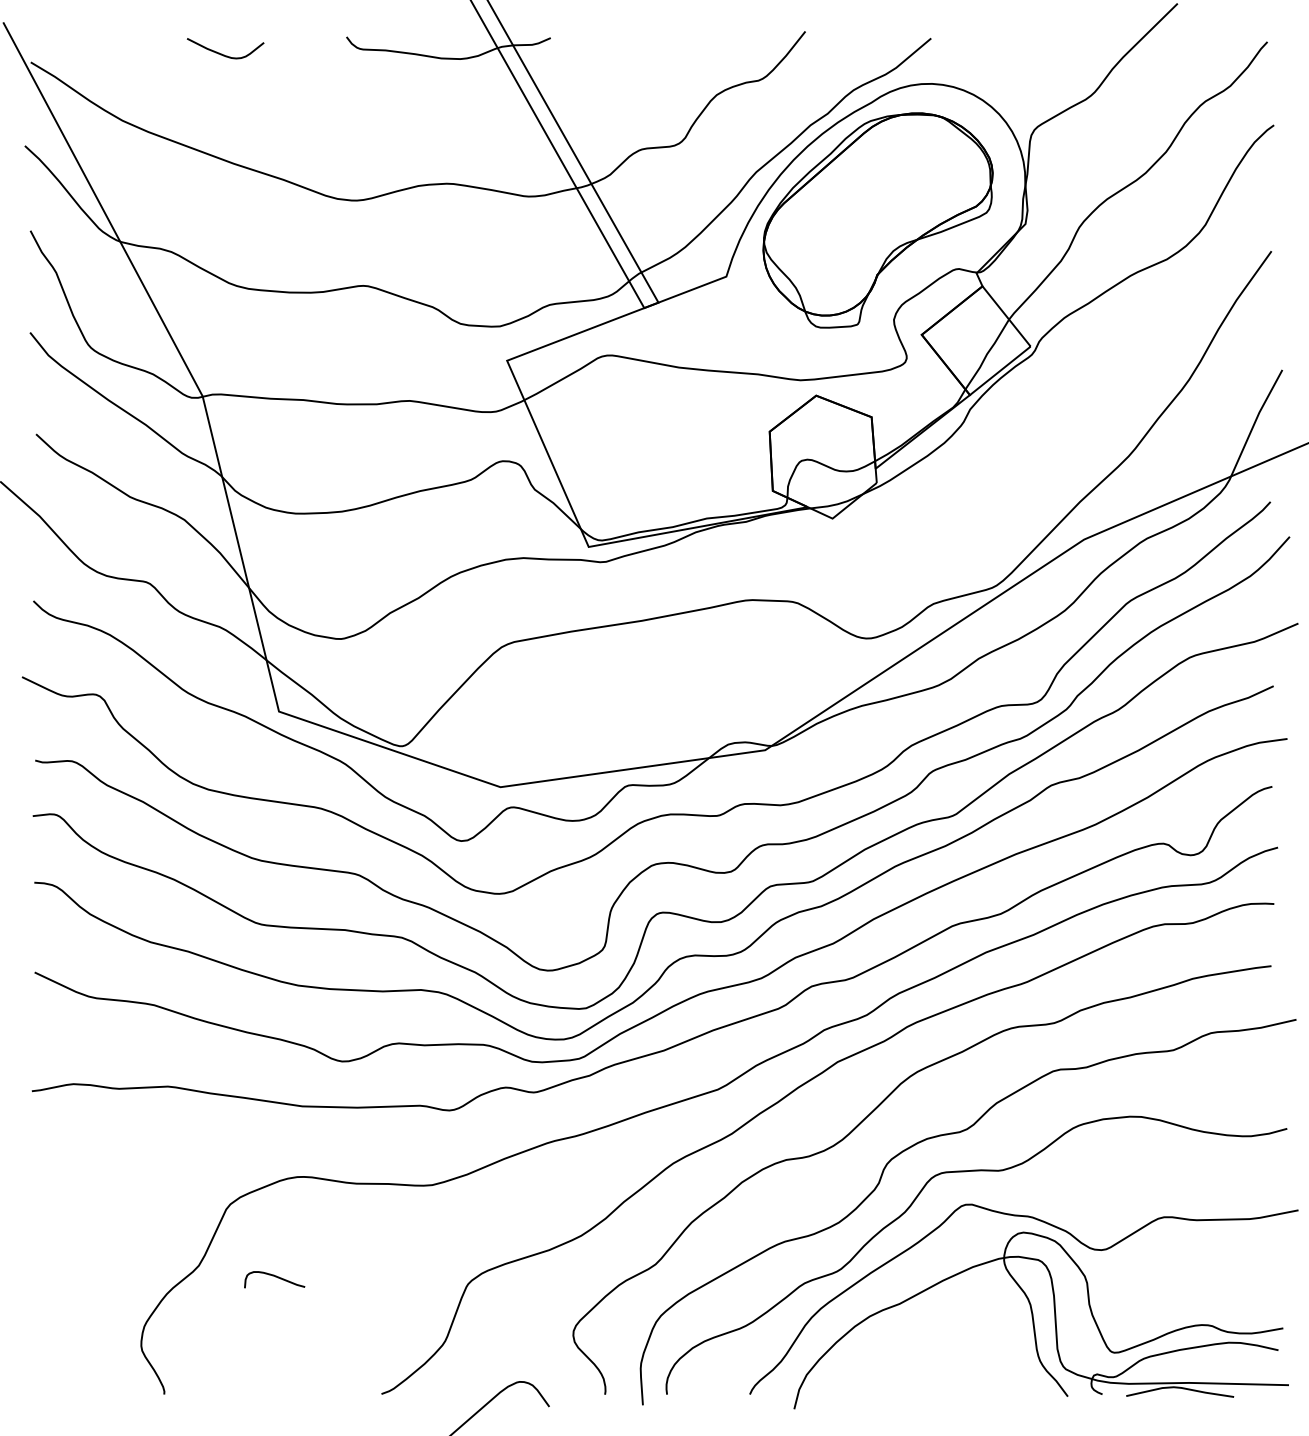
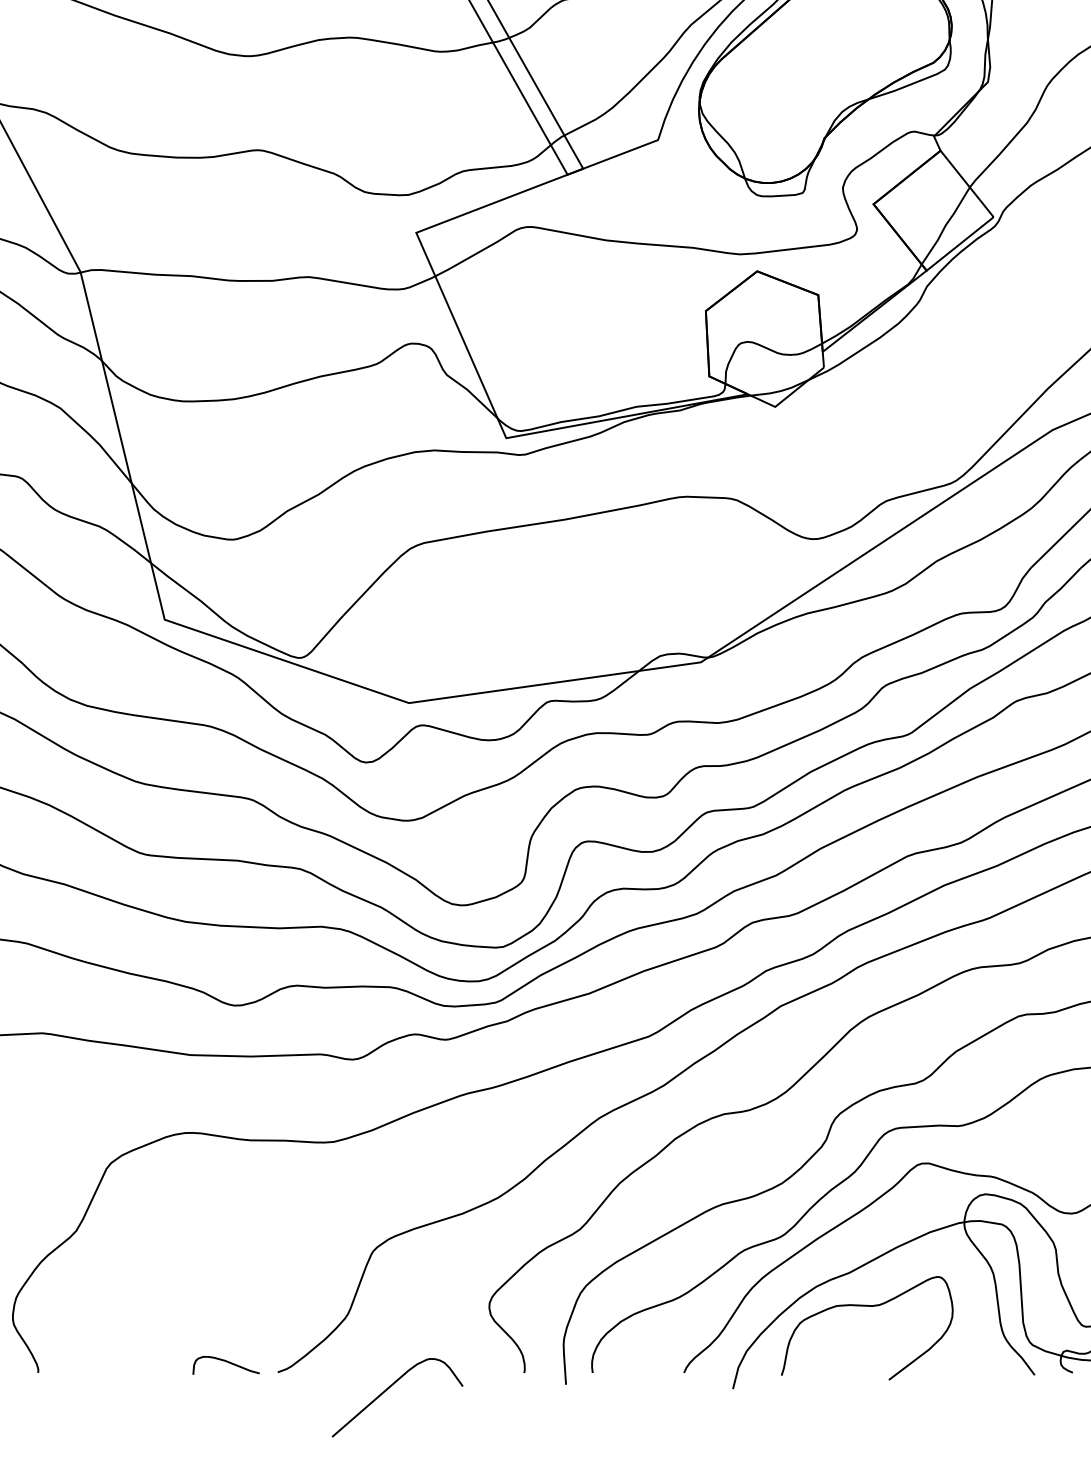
curve: (275, 1277) -> (227, 1362), moved
curve: (915, 1334) -> (866, 1306), added

